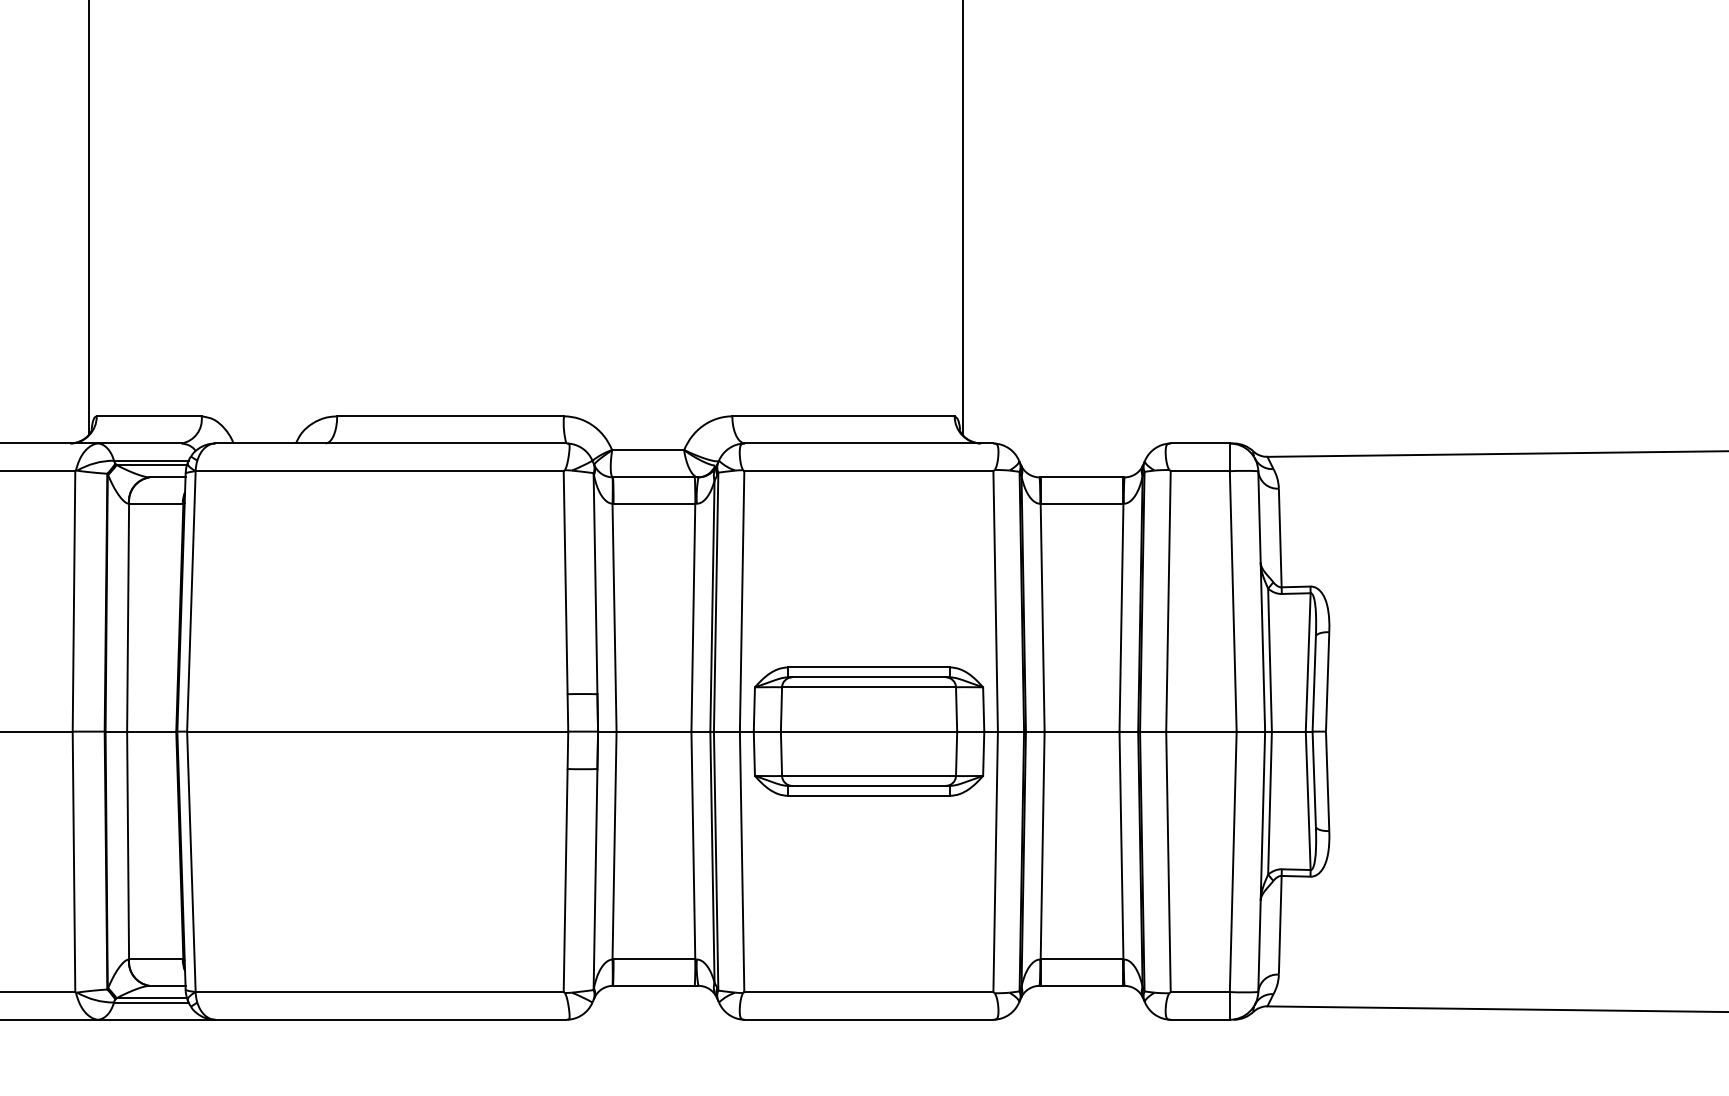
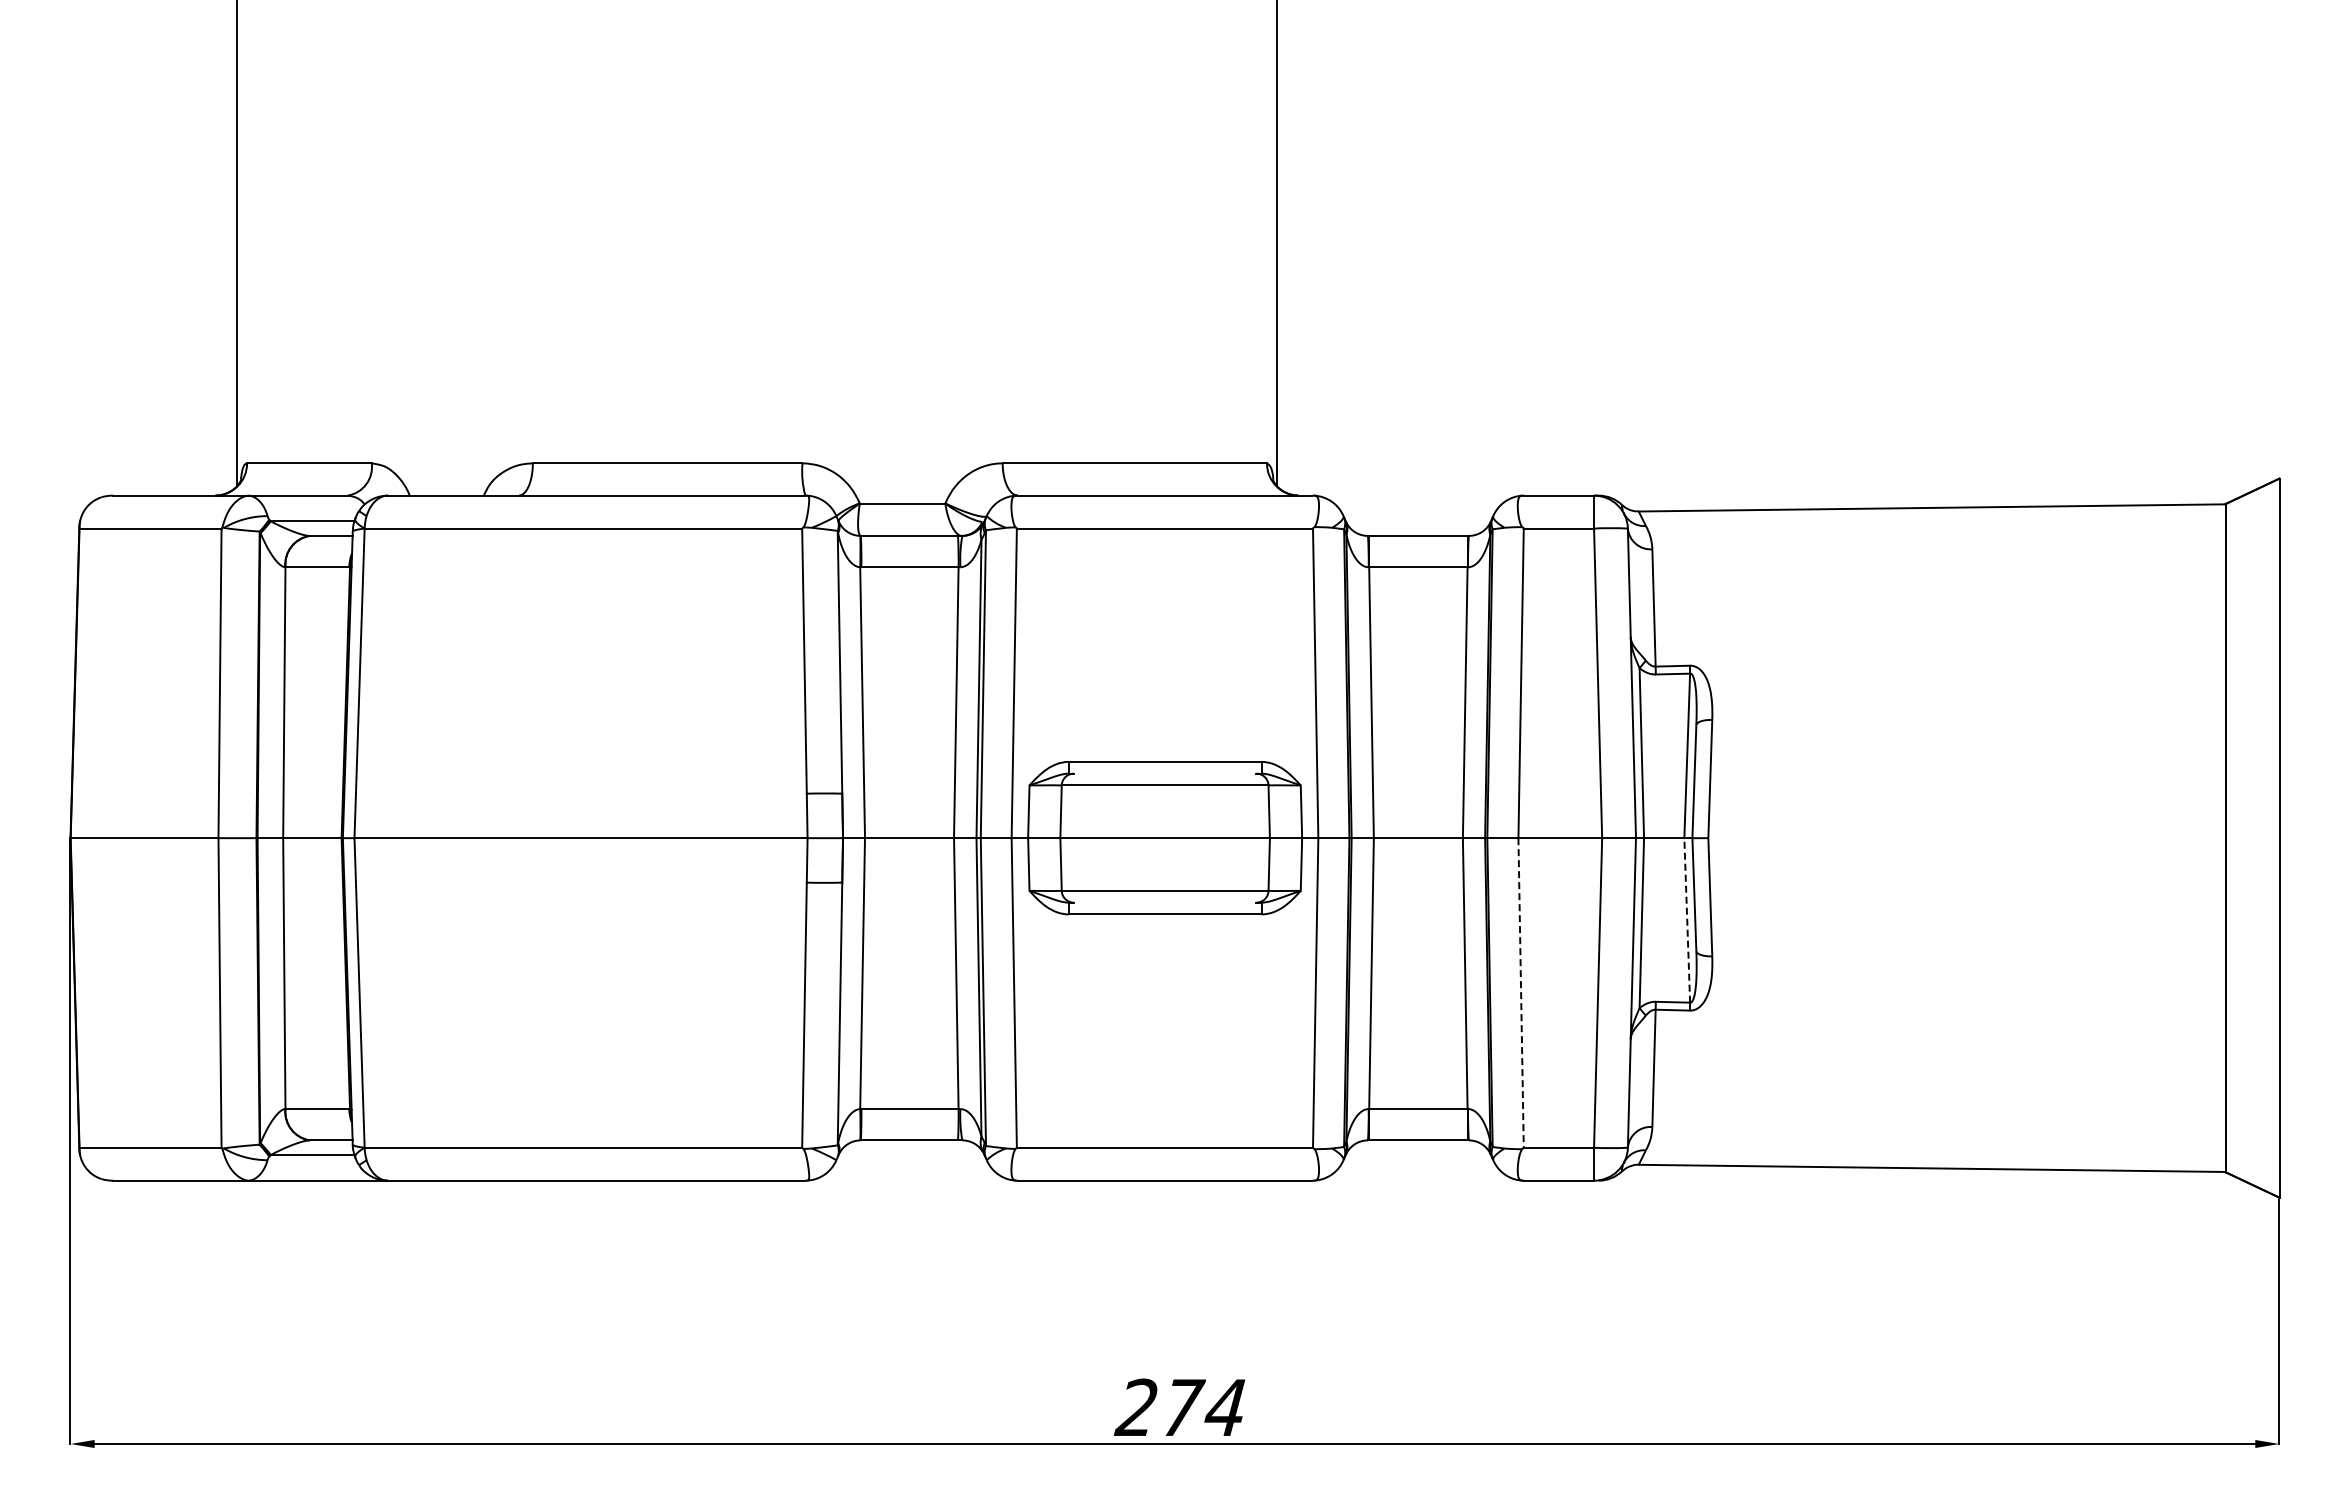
line: (150, 461) -> (311, 516), removed
line: (868, 677) -> (1164, 773), removed
line: (868, 785) -> (1164, 902), removed
line: (1308, 800) -> (1687, 919), solid -> dashed
line: (1168, 861) -> (1521, 992), solid -> dashed
line: (150, 1002) -> (311, 1160), removed

